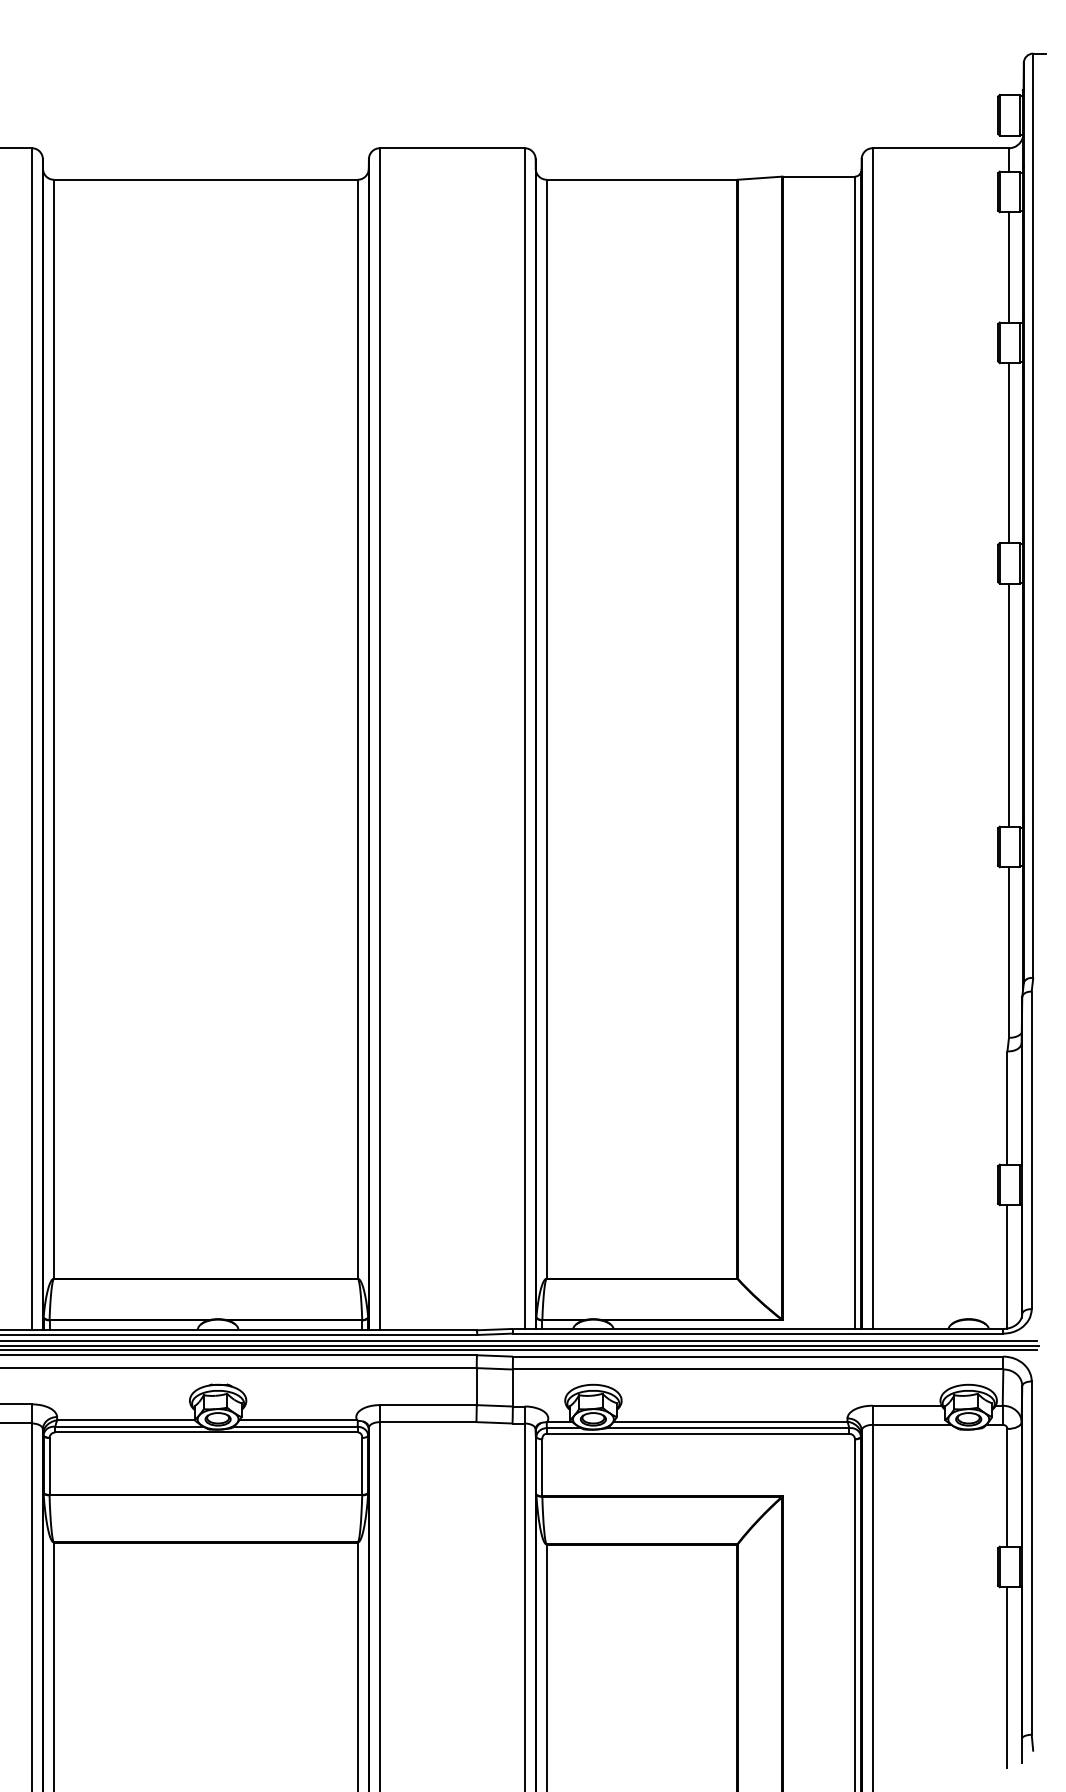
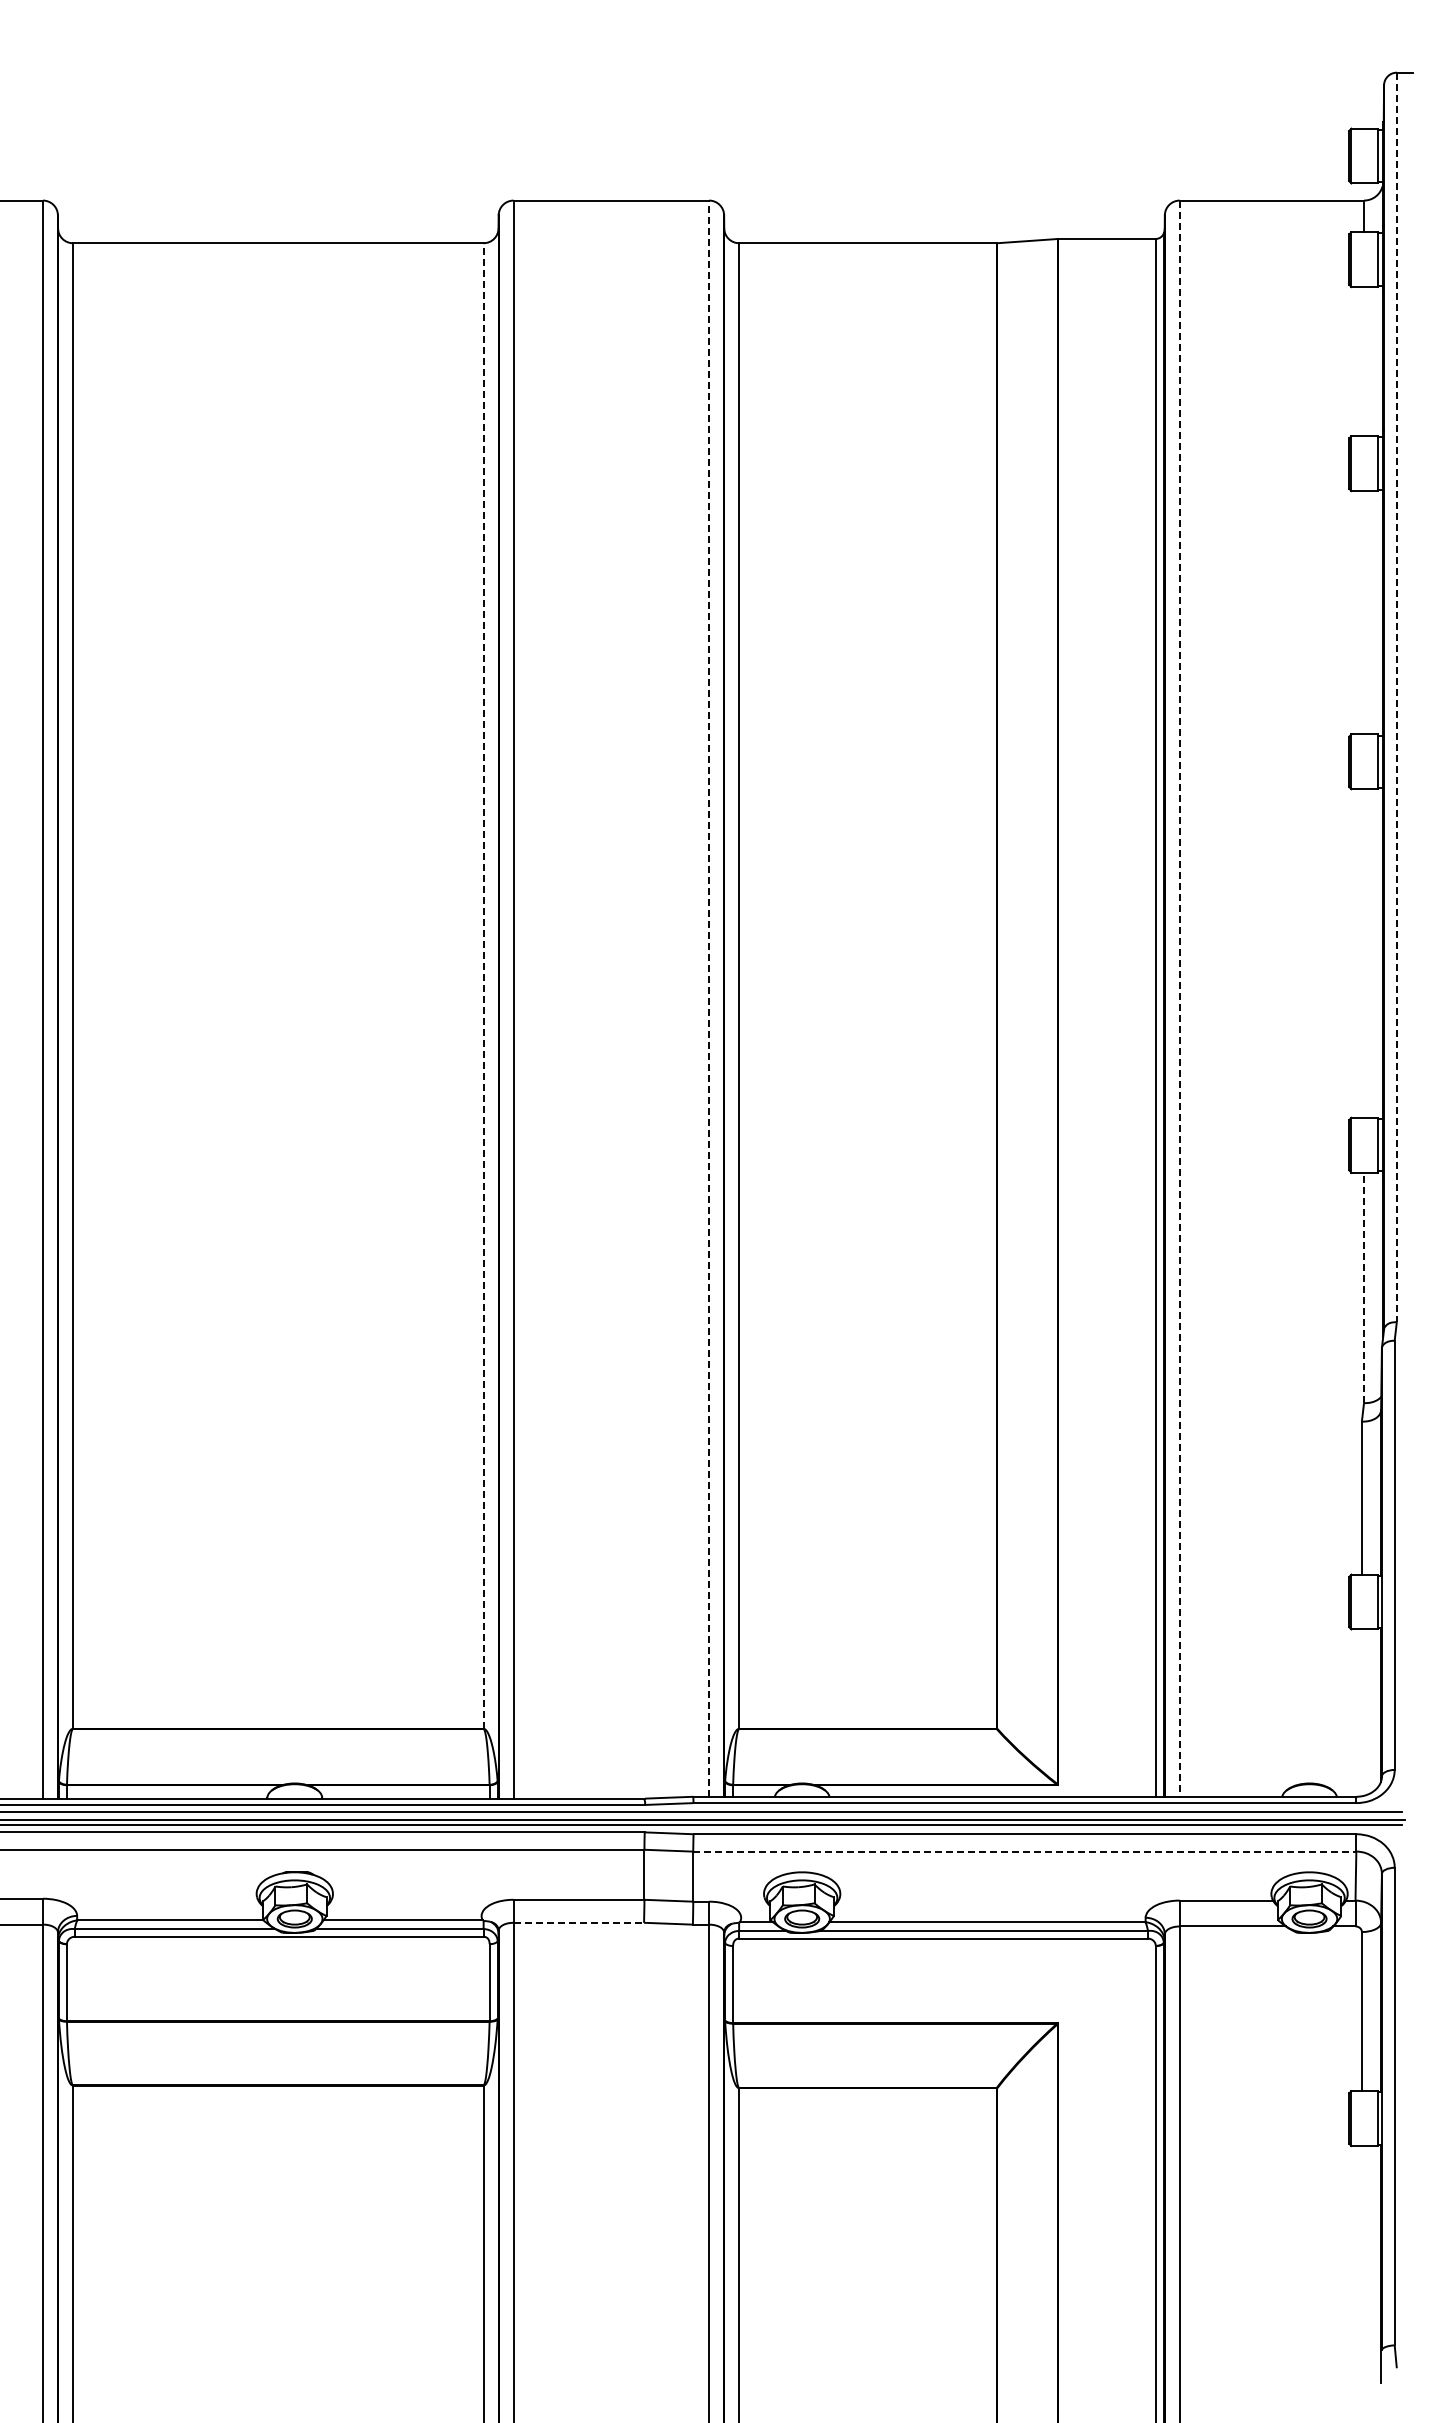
line: (1009, 267) -> (1364, 361), removed
line: (1009, 452) -> (1364, 612), removed
line: (1033, 515) -> (1396, 697), solid -> dashed
line: (1009, 705) -> (1364, 953), removed
line: (357, 729) -> (483, 986), solid -> dashed
line: (524, 738) -> (709, 998), solid -> dashed
line: (872, 739) -> (1179, 999), solid -> dashed
line: (1009, 952) -> (1364, 1287), solid -> dashed
line: (1007, 1266) -> (1361, 1712), removed
line: (757, 1369) -> (1024, 1851), solid -> dashed
line: (428, 1421) -> (579, 1922), solid -> dashed
line: (1007, 1677) -> (1361, 2267), removed

